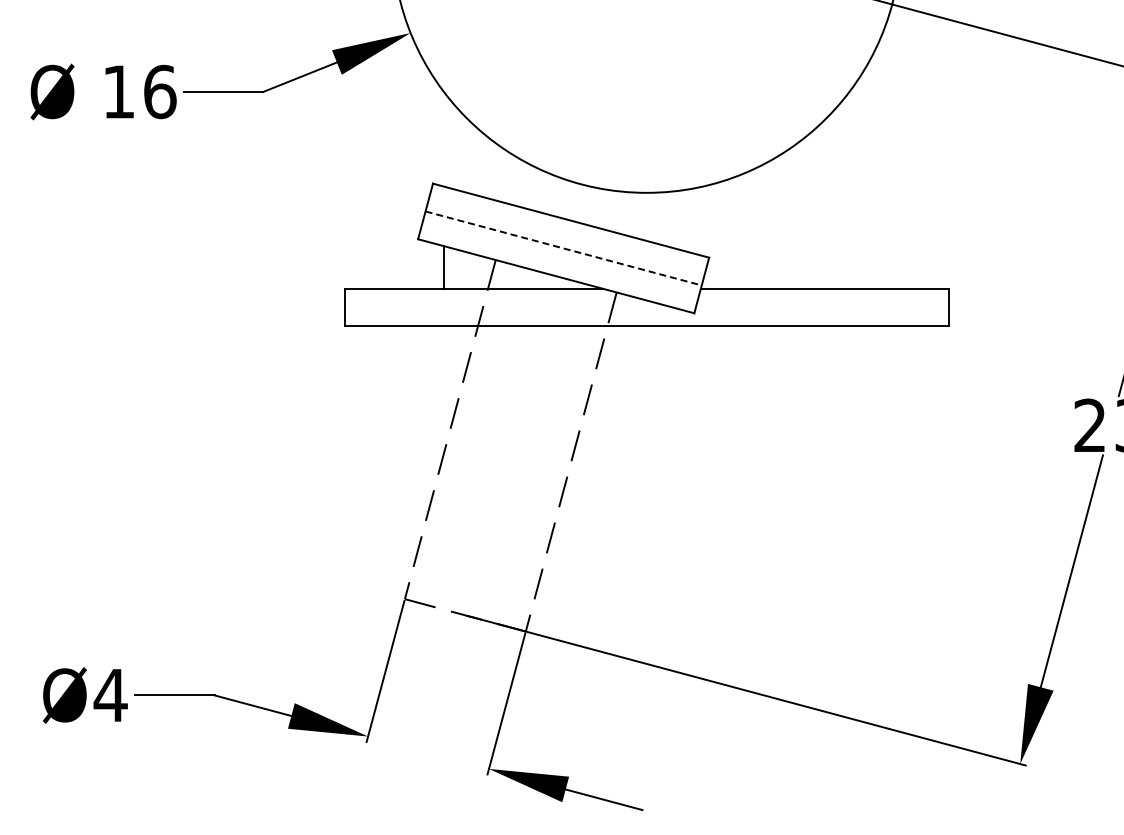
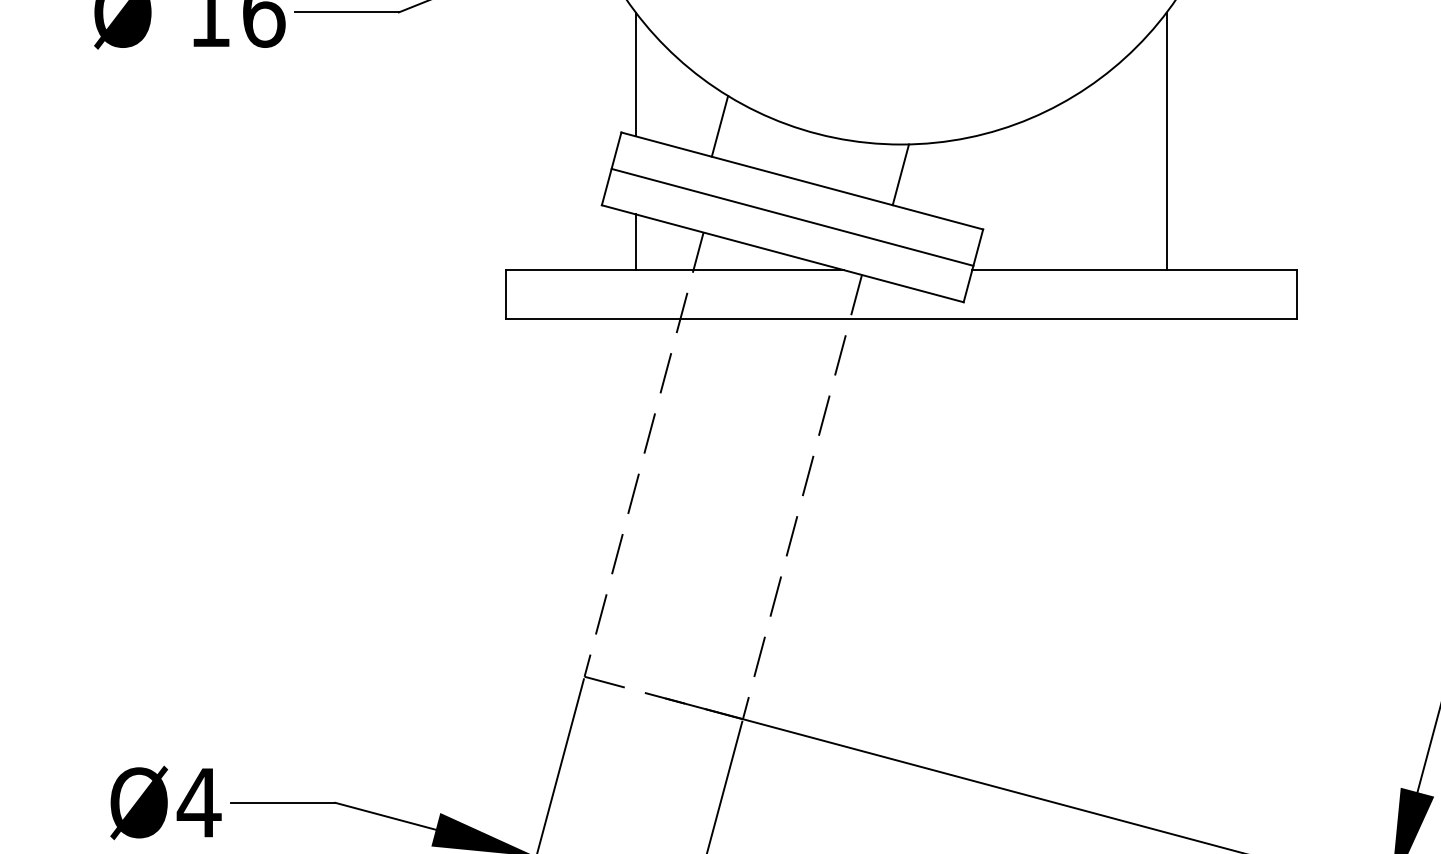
line: (444, 139) -> (636, 74), added
line: (508, 178) -> (720, 125), added
line: (849, 190) -> (1166, 141), added
line: (646, 215) -> (901, 174), added
line: (563, 248) -> (792, 217), dashed -> solid

